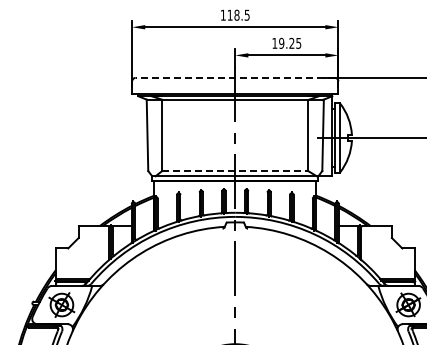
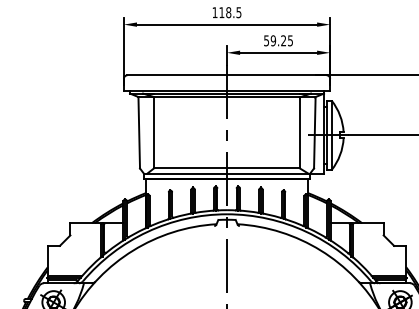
text: (274, 43) -> (266, 40), 19.25 -> 59.25
line: (235, 77) -> (227, 74), dashed -> solid
line: (235, 171) -> (227, 168), dashed -> solid

